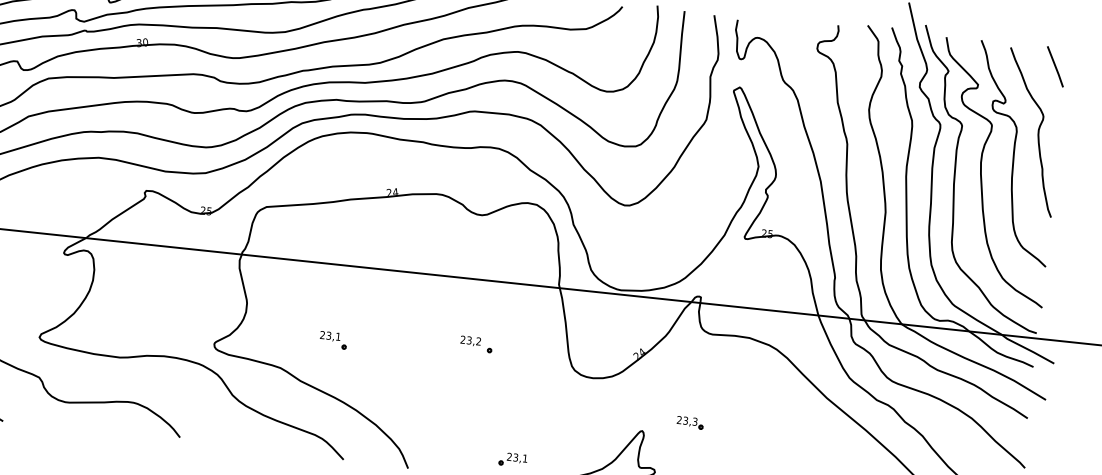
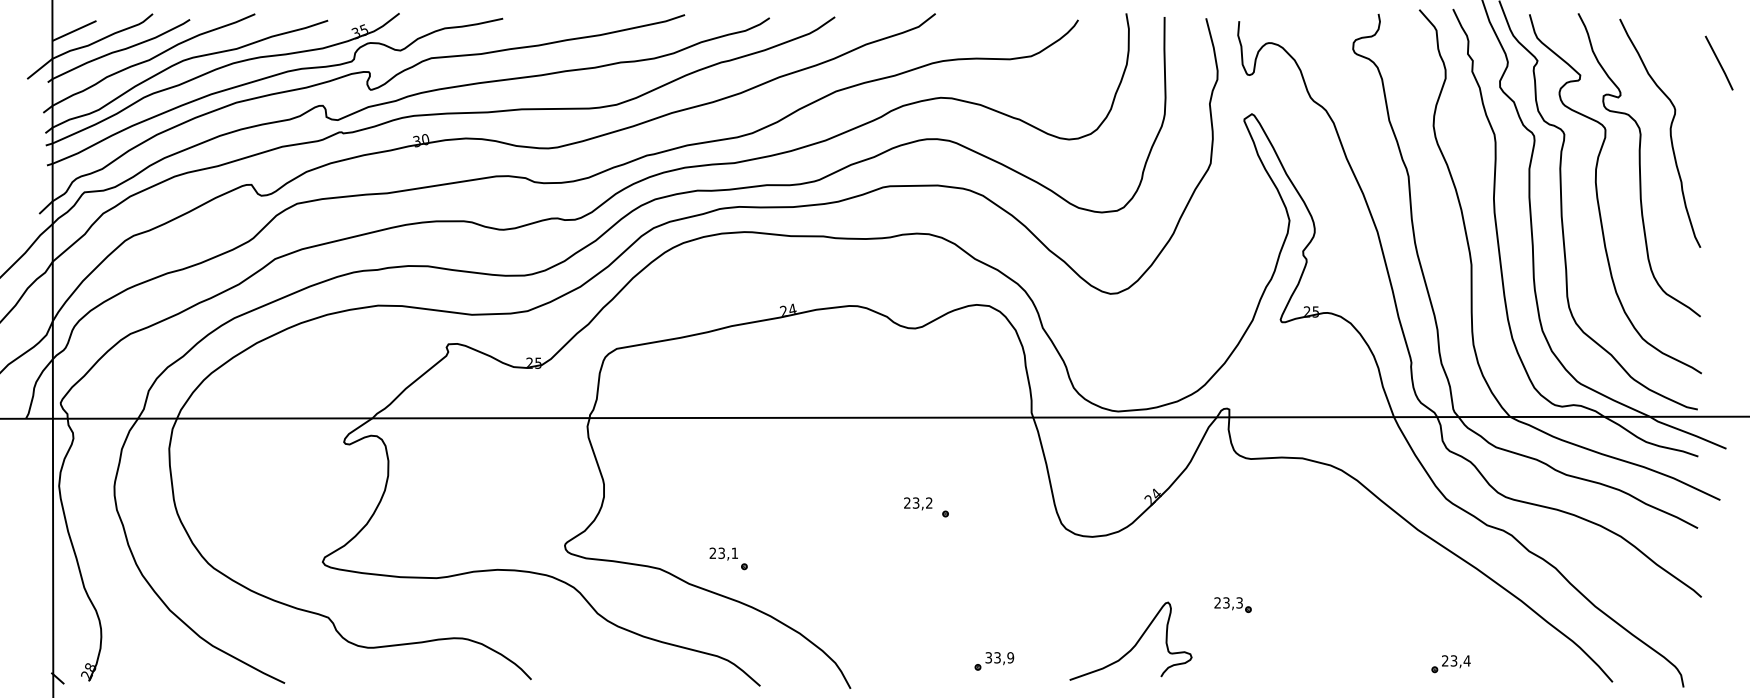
line: (1054, 66) -> (1718, 62), moved
part: (333, 340) -> (728, 558), moved
part: (689, 422) -> (1232, 604), moved
text: (517, 457) -> (999, 657), 23,1 -> 33,9

